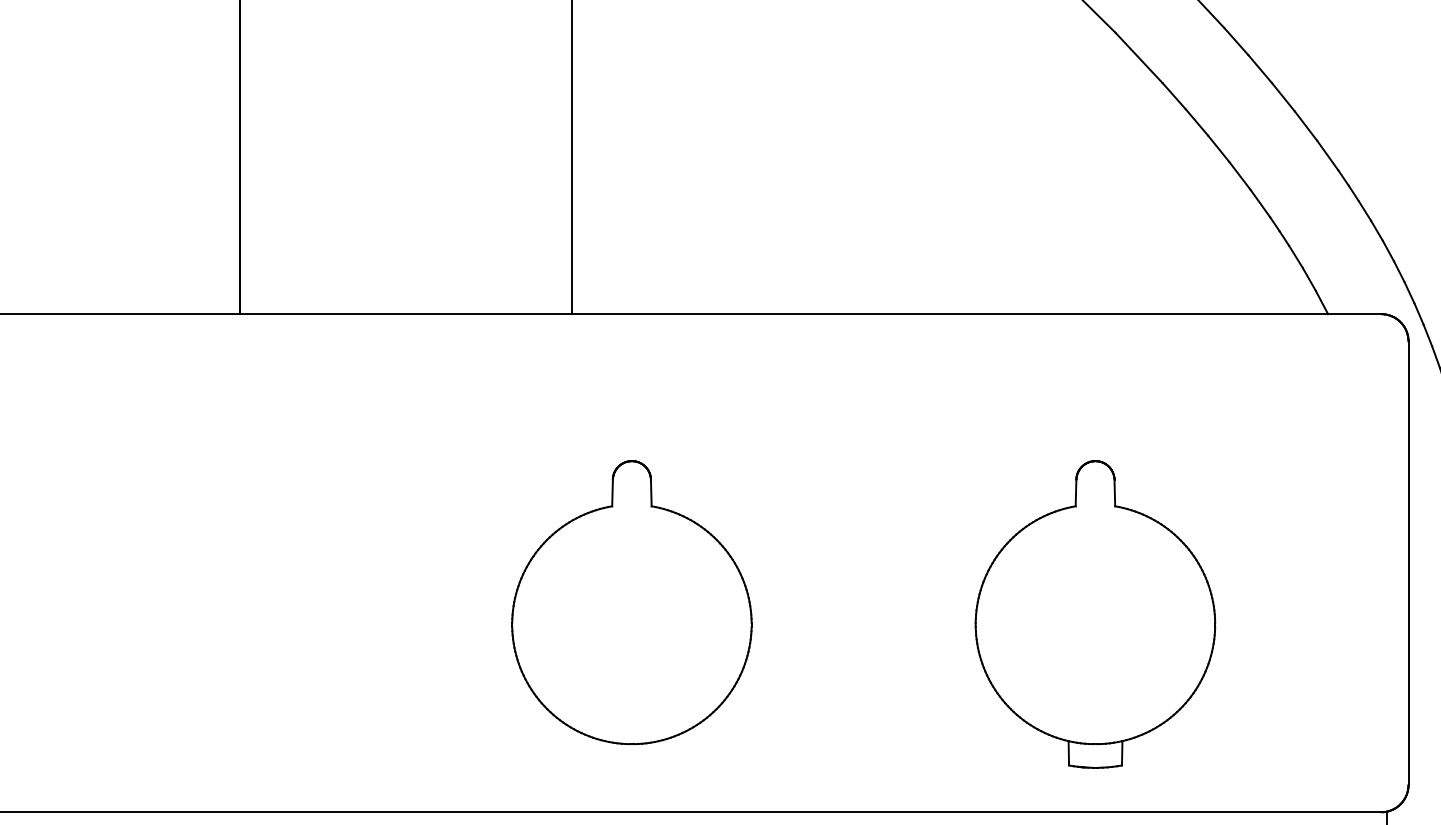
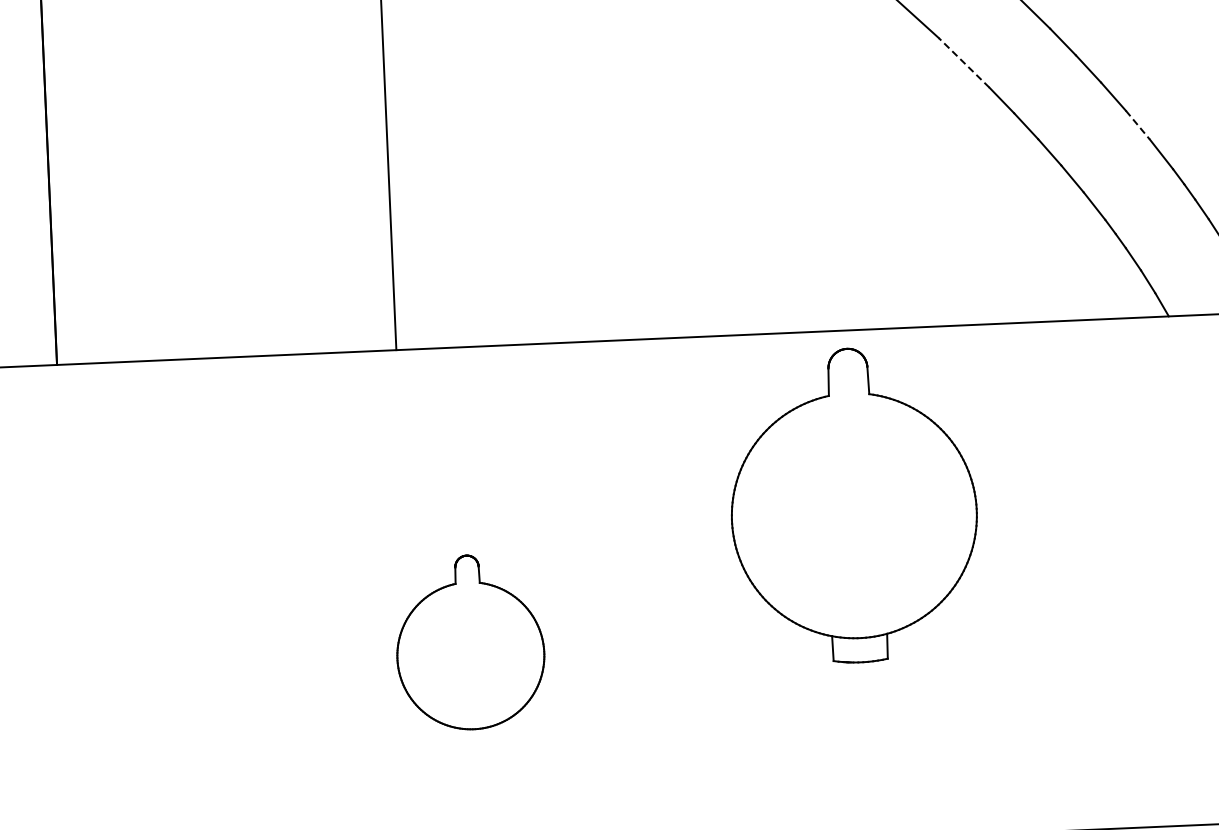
line: (1139, 57) -> (964, 62), solid -> dashed
line: (1306, 126) -> (1138, 125), solid -> dashed
part: (631, 602) -> (469, 642), size x0.6
part: (1095, 614) -> (853, 505), moved

